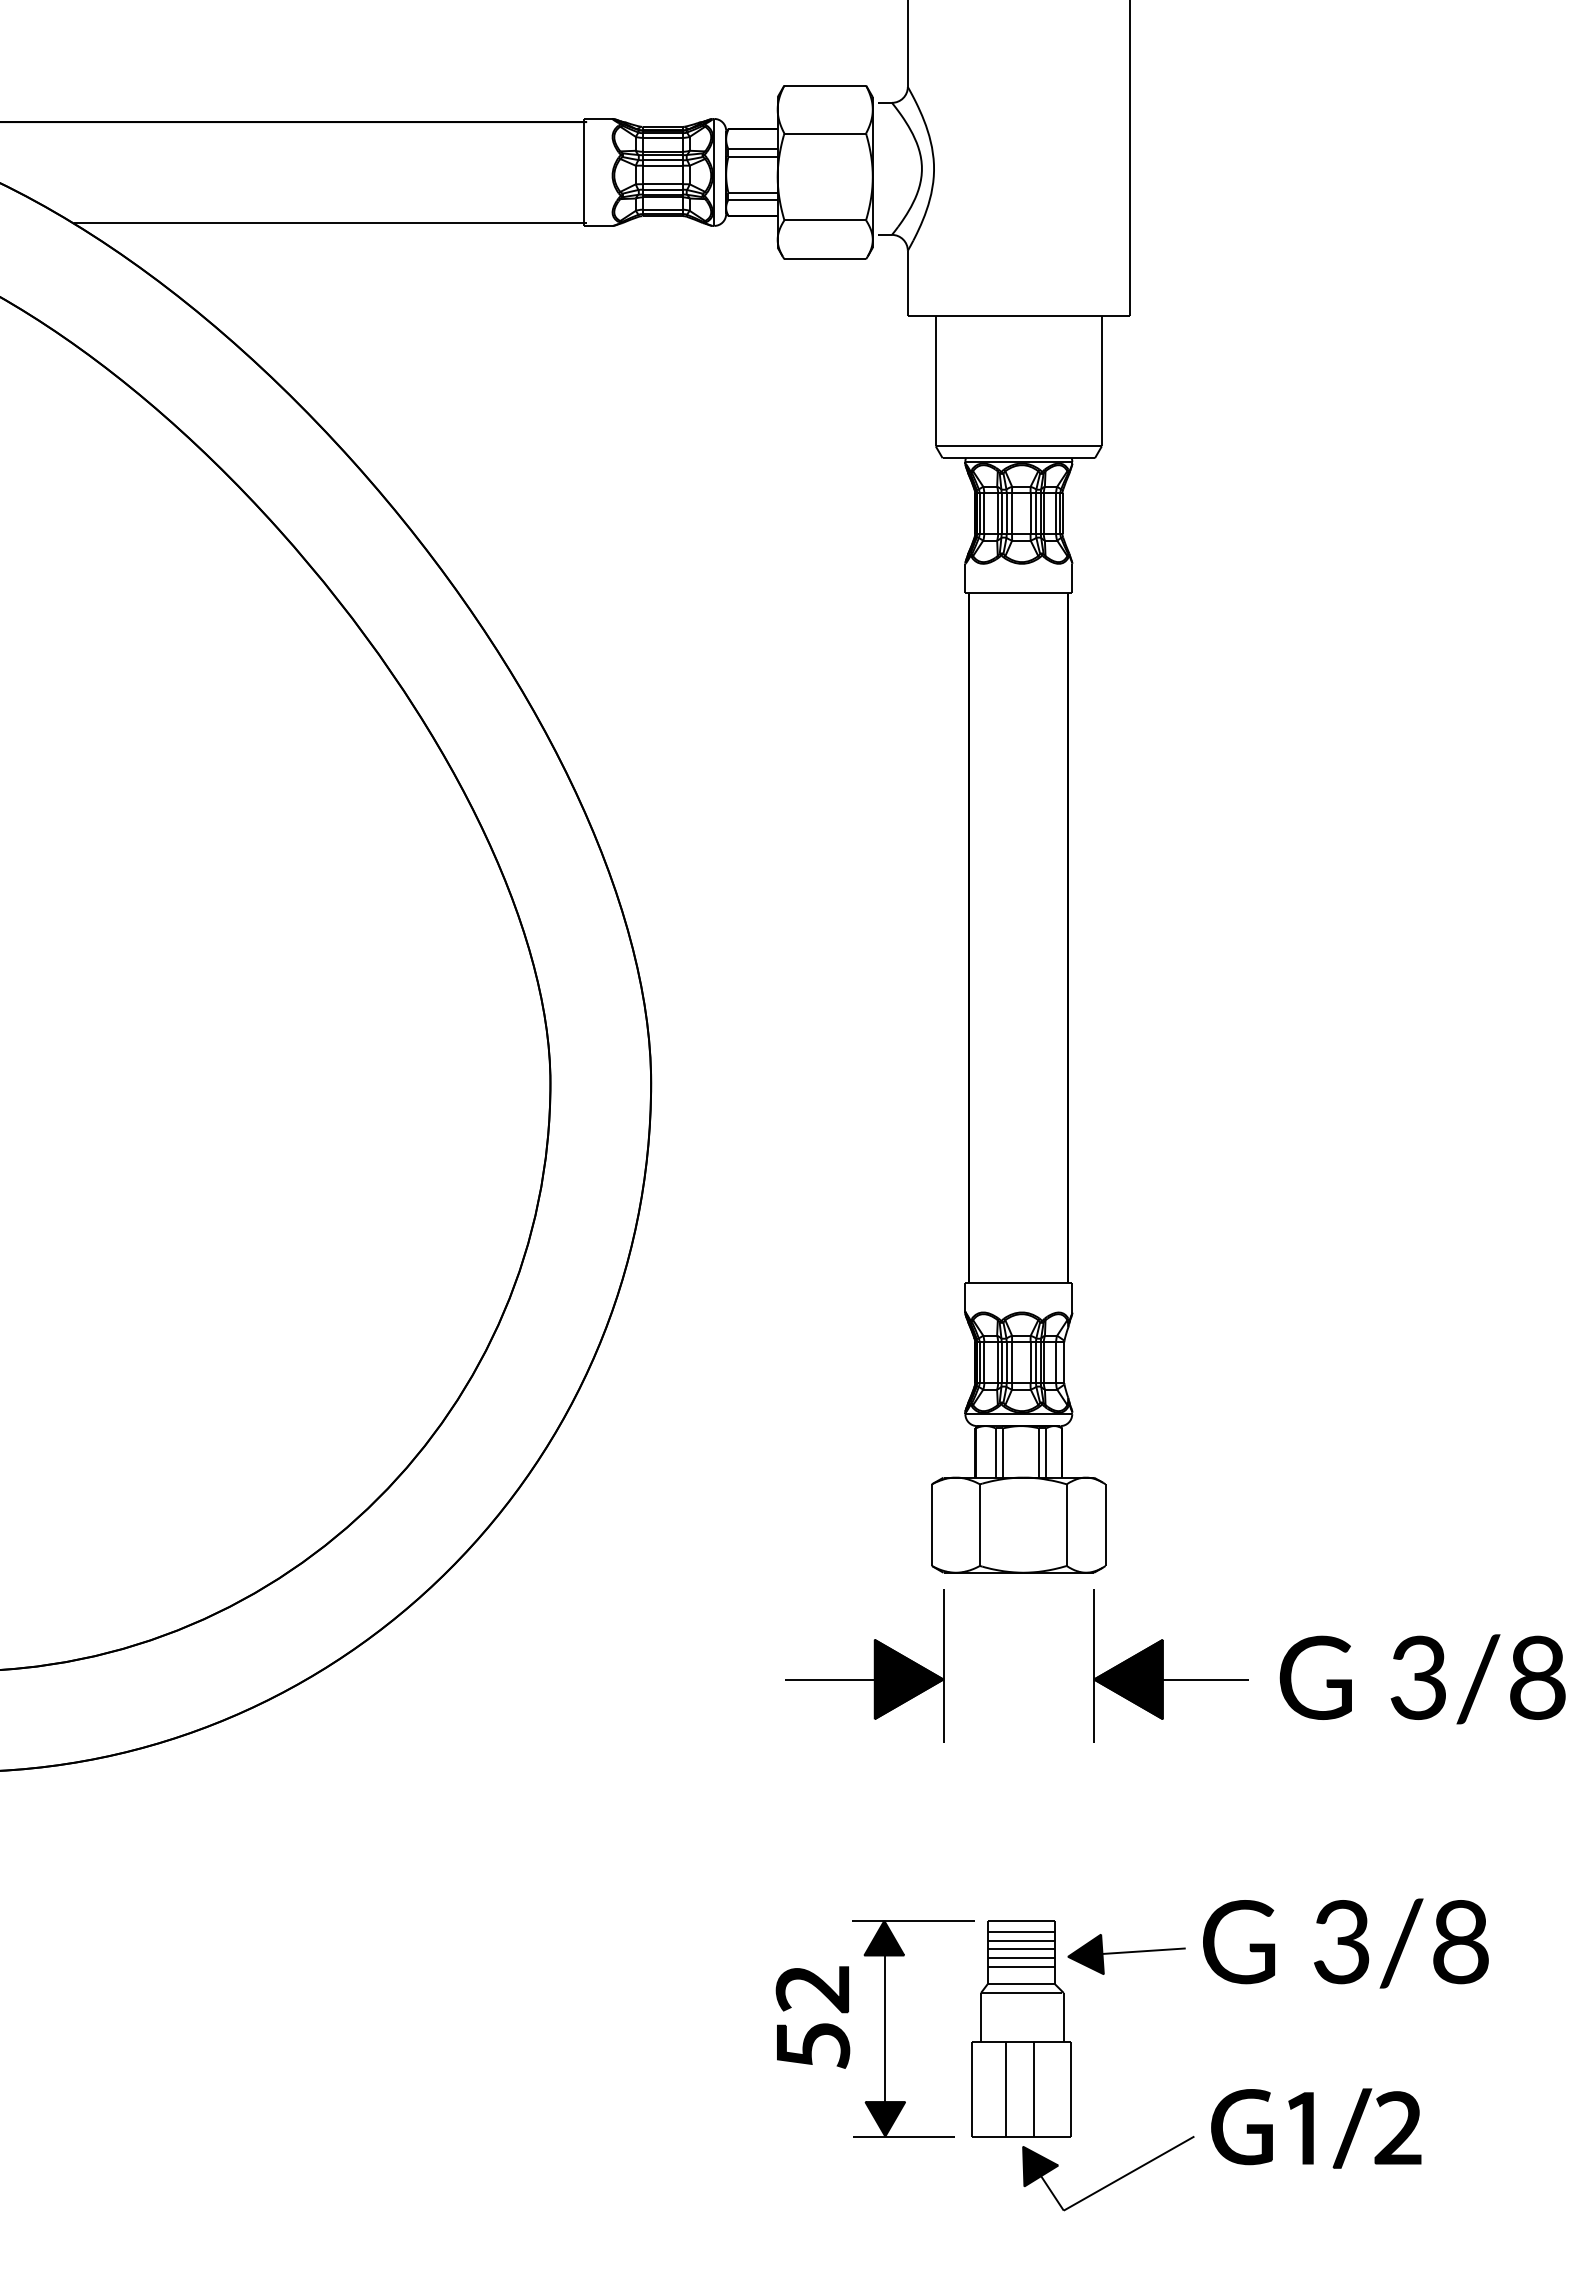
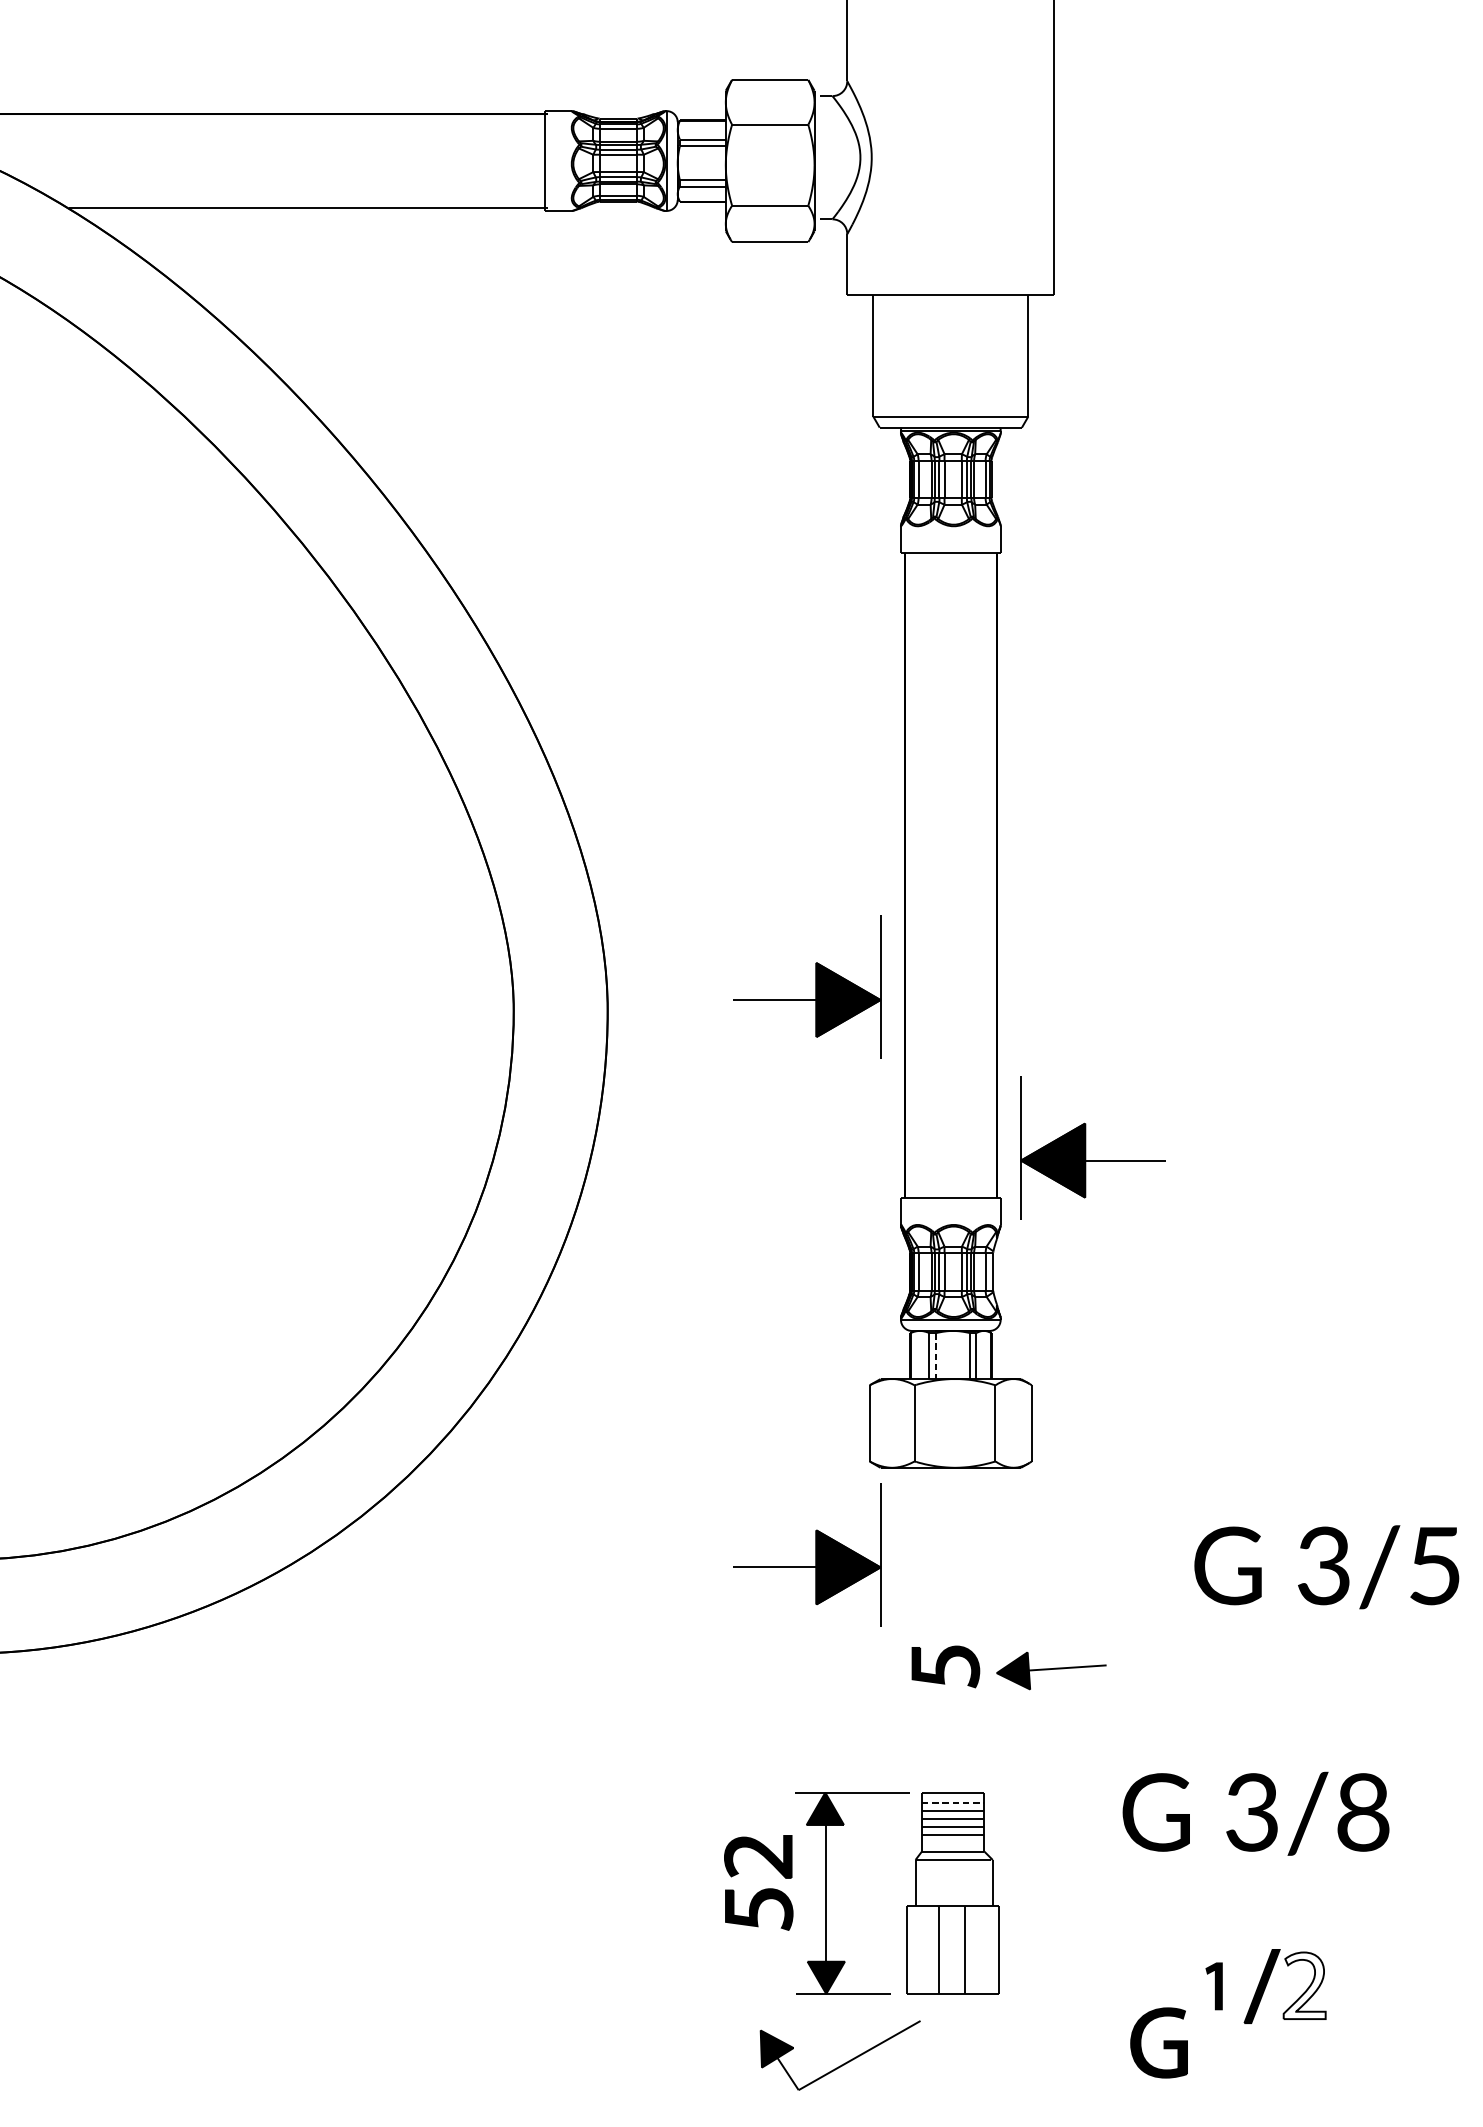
part: (873, 1057) -> (815, 986), added
line: (1003, 1453) -> (936, 1356), solid -> dashed
part: (1163, 1665) -> (1085, 1147), moved
text: (1537, 1677) -> (1434, 1565), 3/8 -> 3/5
part: (1013, 1785) -> (945, 1666), added
line: (1021, 1932) -> (953, 1803), solid -> dashed
part: (1126, 1954) -> (1051, 1671), moved
part: (1241, 2127) -> (1158, 2043), moved
fill: (1397, 2127) -> (1304, 1985), removed
part: (1300, 2128) -> (1213, 1986), size x0.7
part: (1112, 2181) -> (844, 2062), moved

